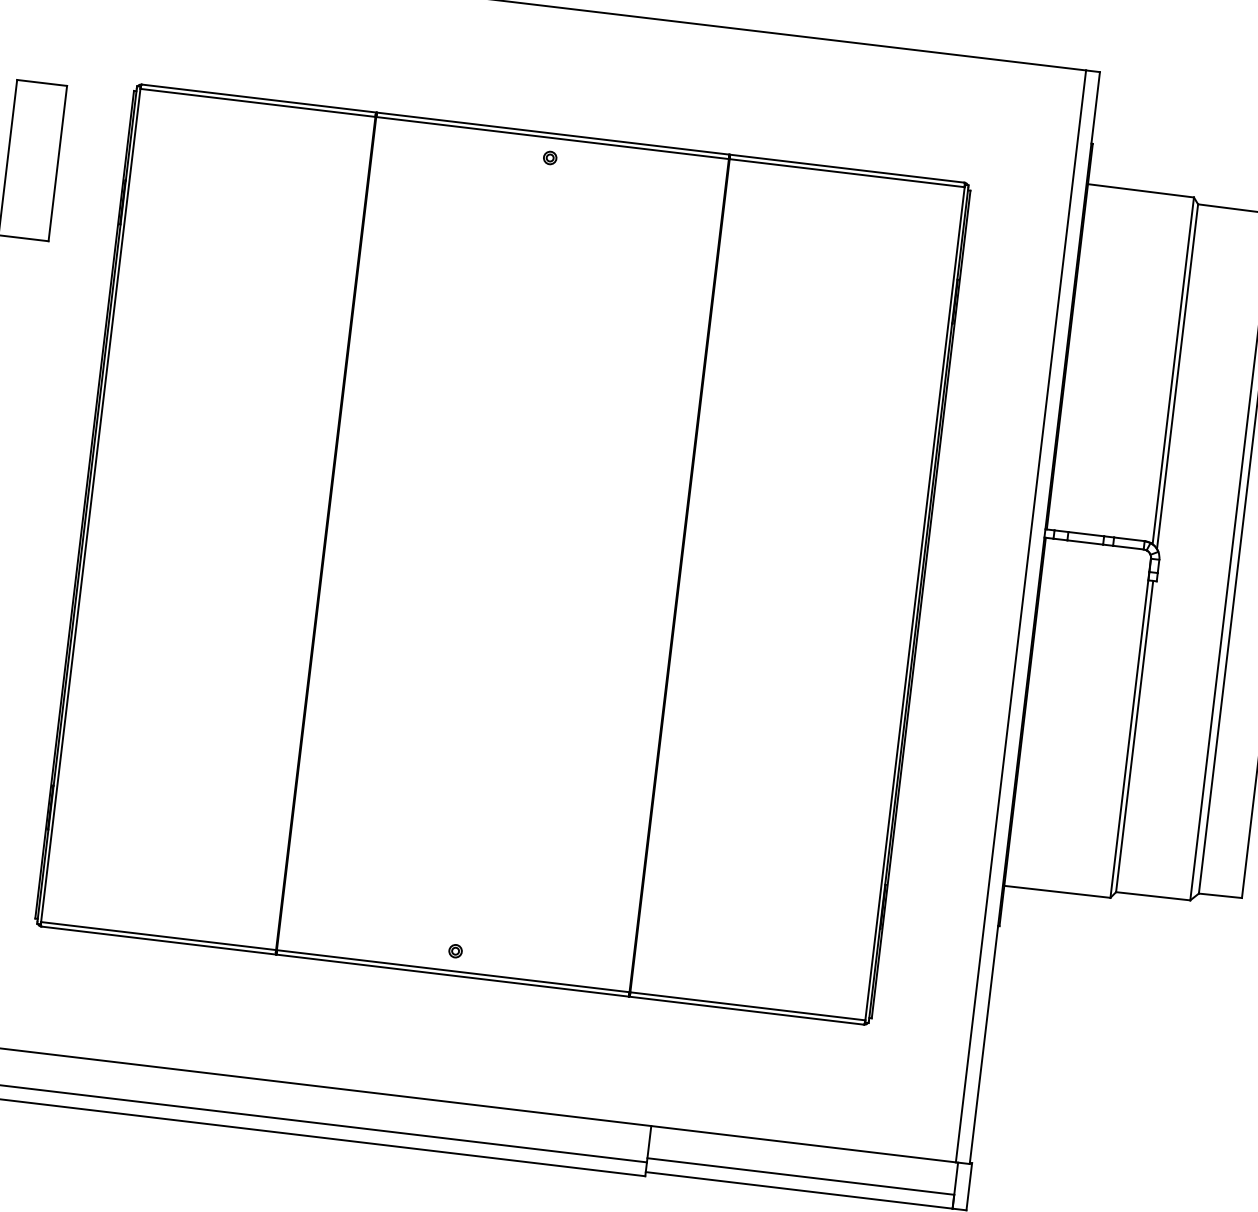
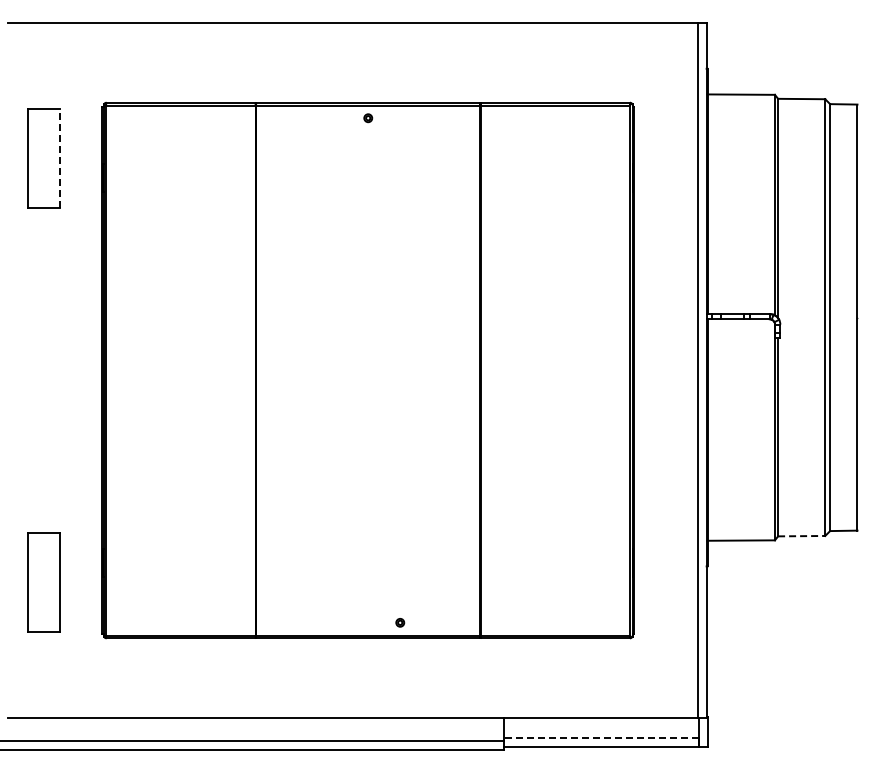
line: (57, 163) -> (59, 158), solid -> dashed
line: (1152, 896) -> (801, 536), solid -> dashed
part: (456, 950) -> (400, 622), moved
line: (800, 1176) -> (601, 738), solid -> dashed

